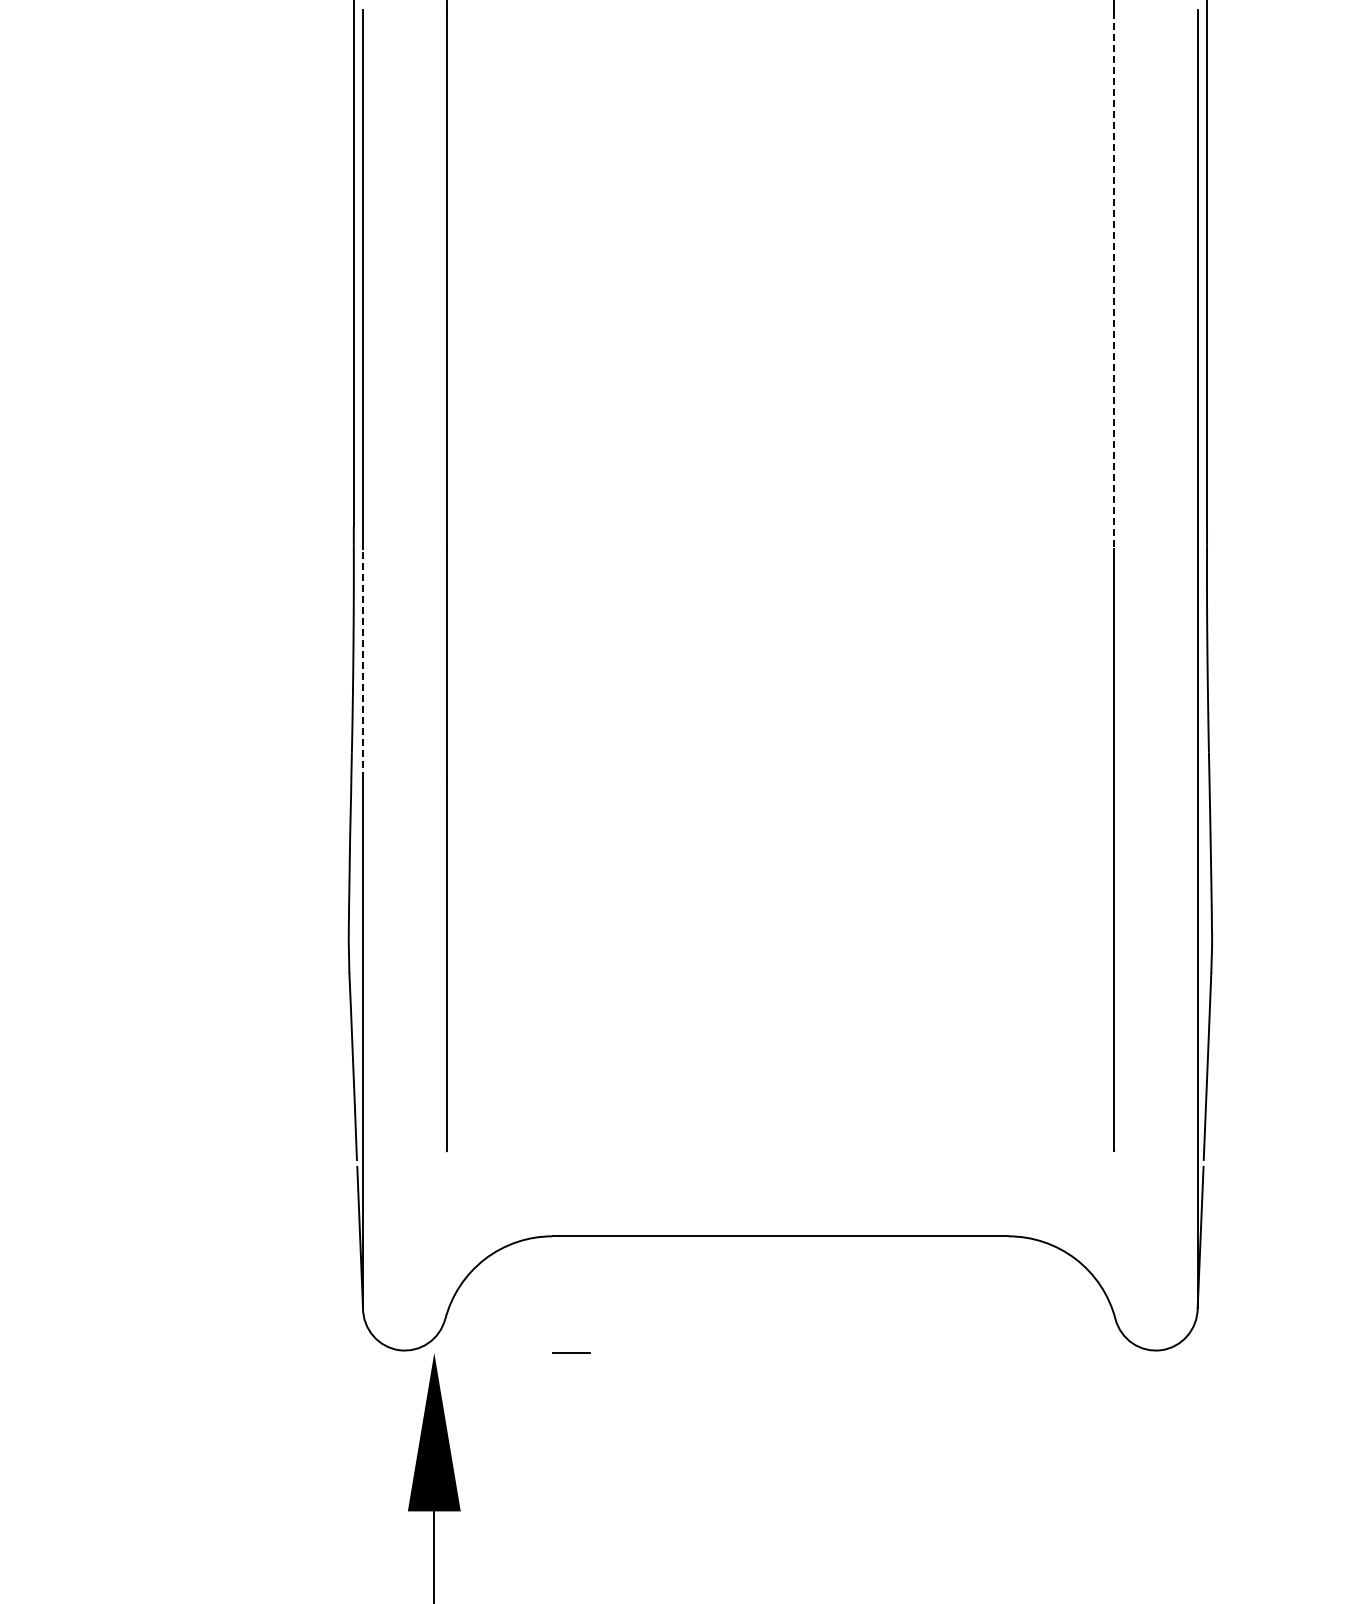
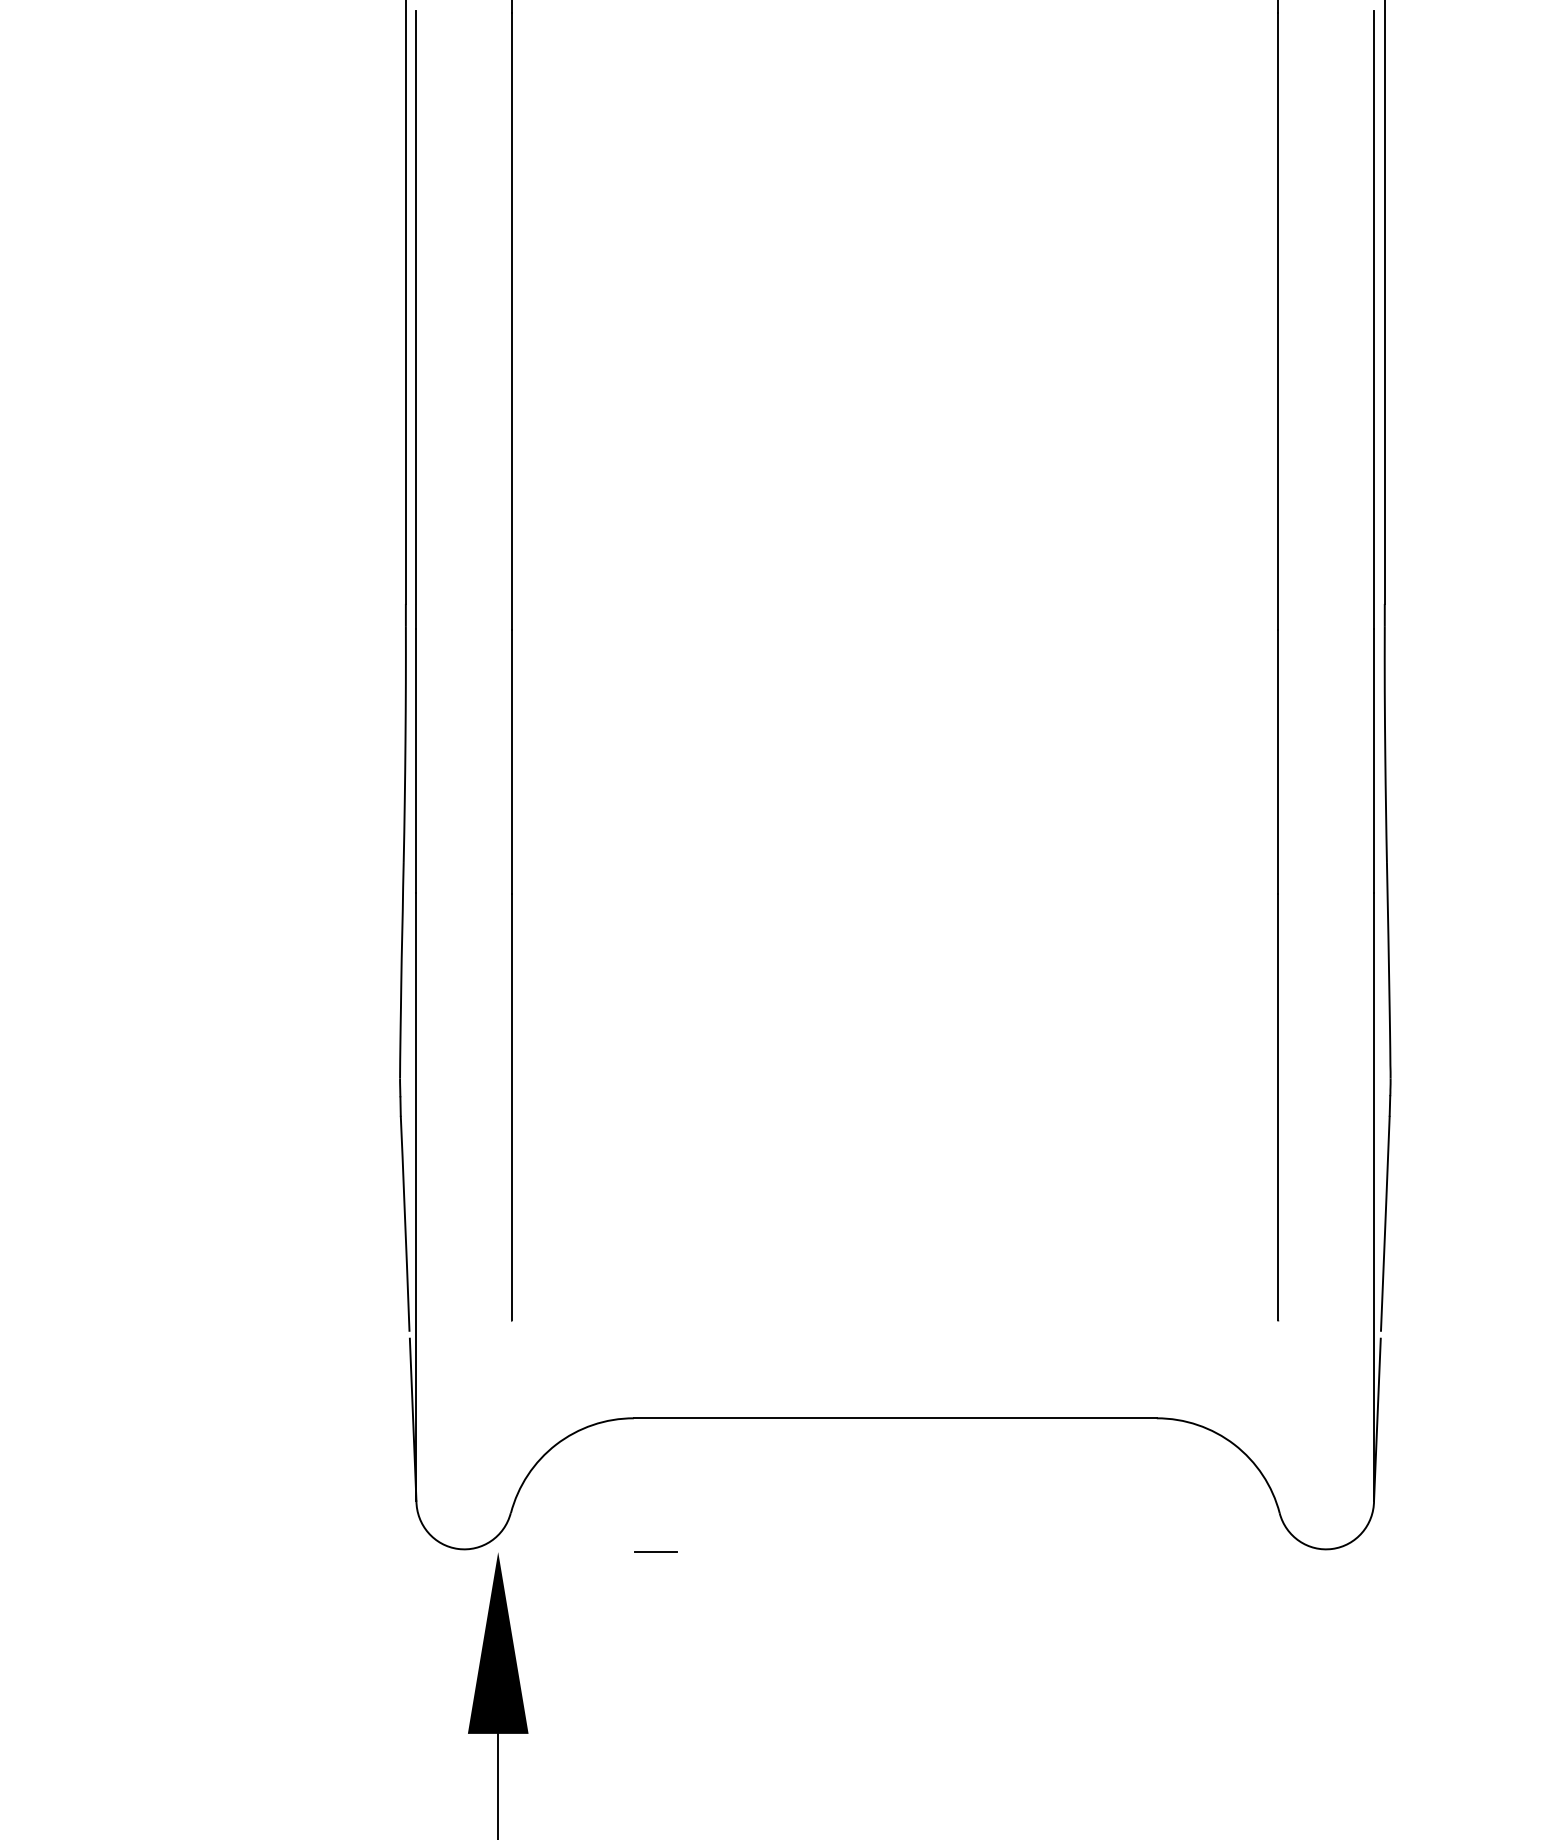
line: (1114, 280) -> (1278, 321), dashed -> solid
line: (363, 663) -> (416, 761), dashed -> solid

